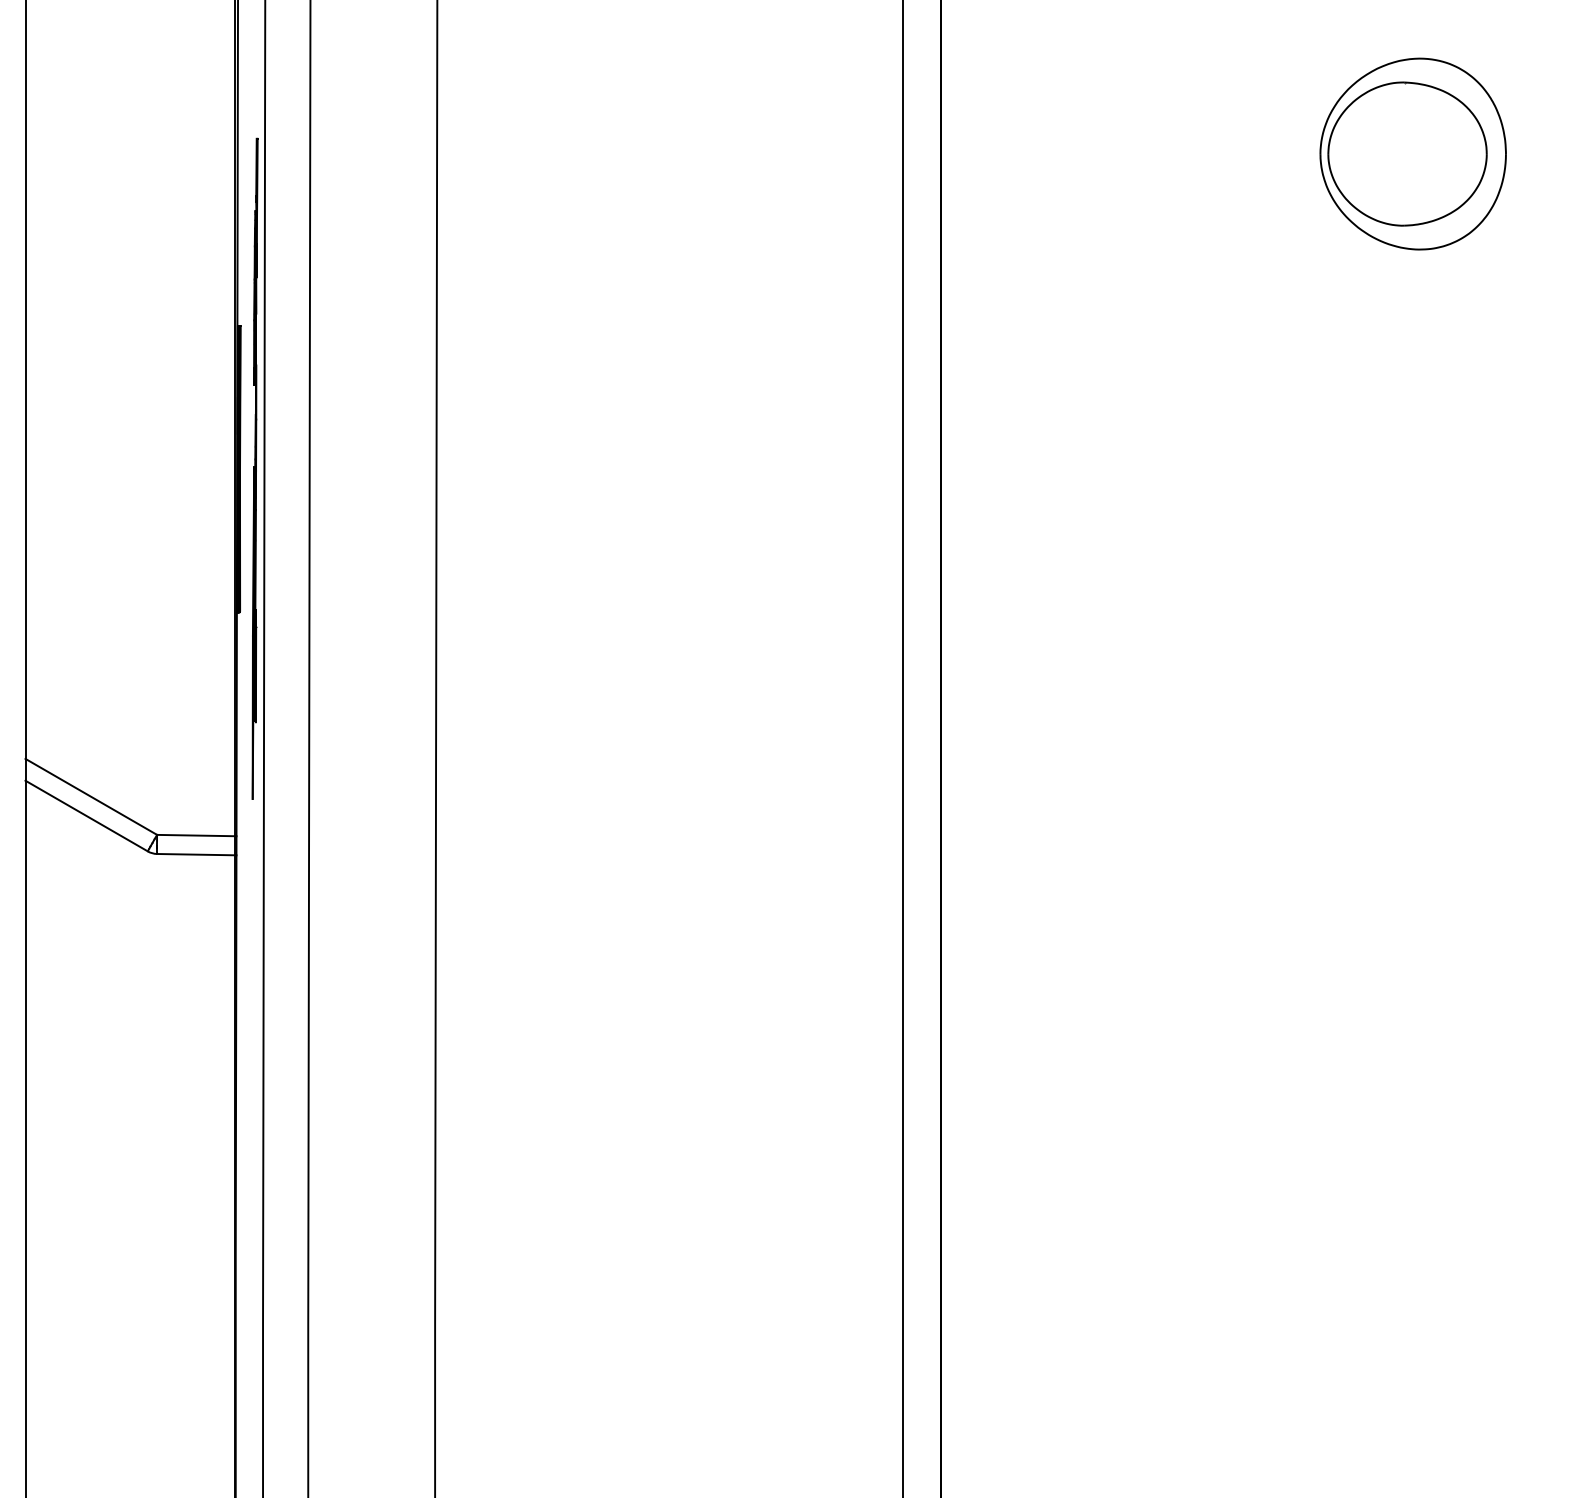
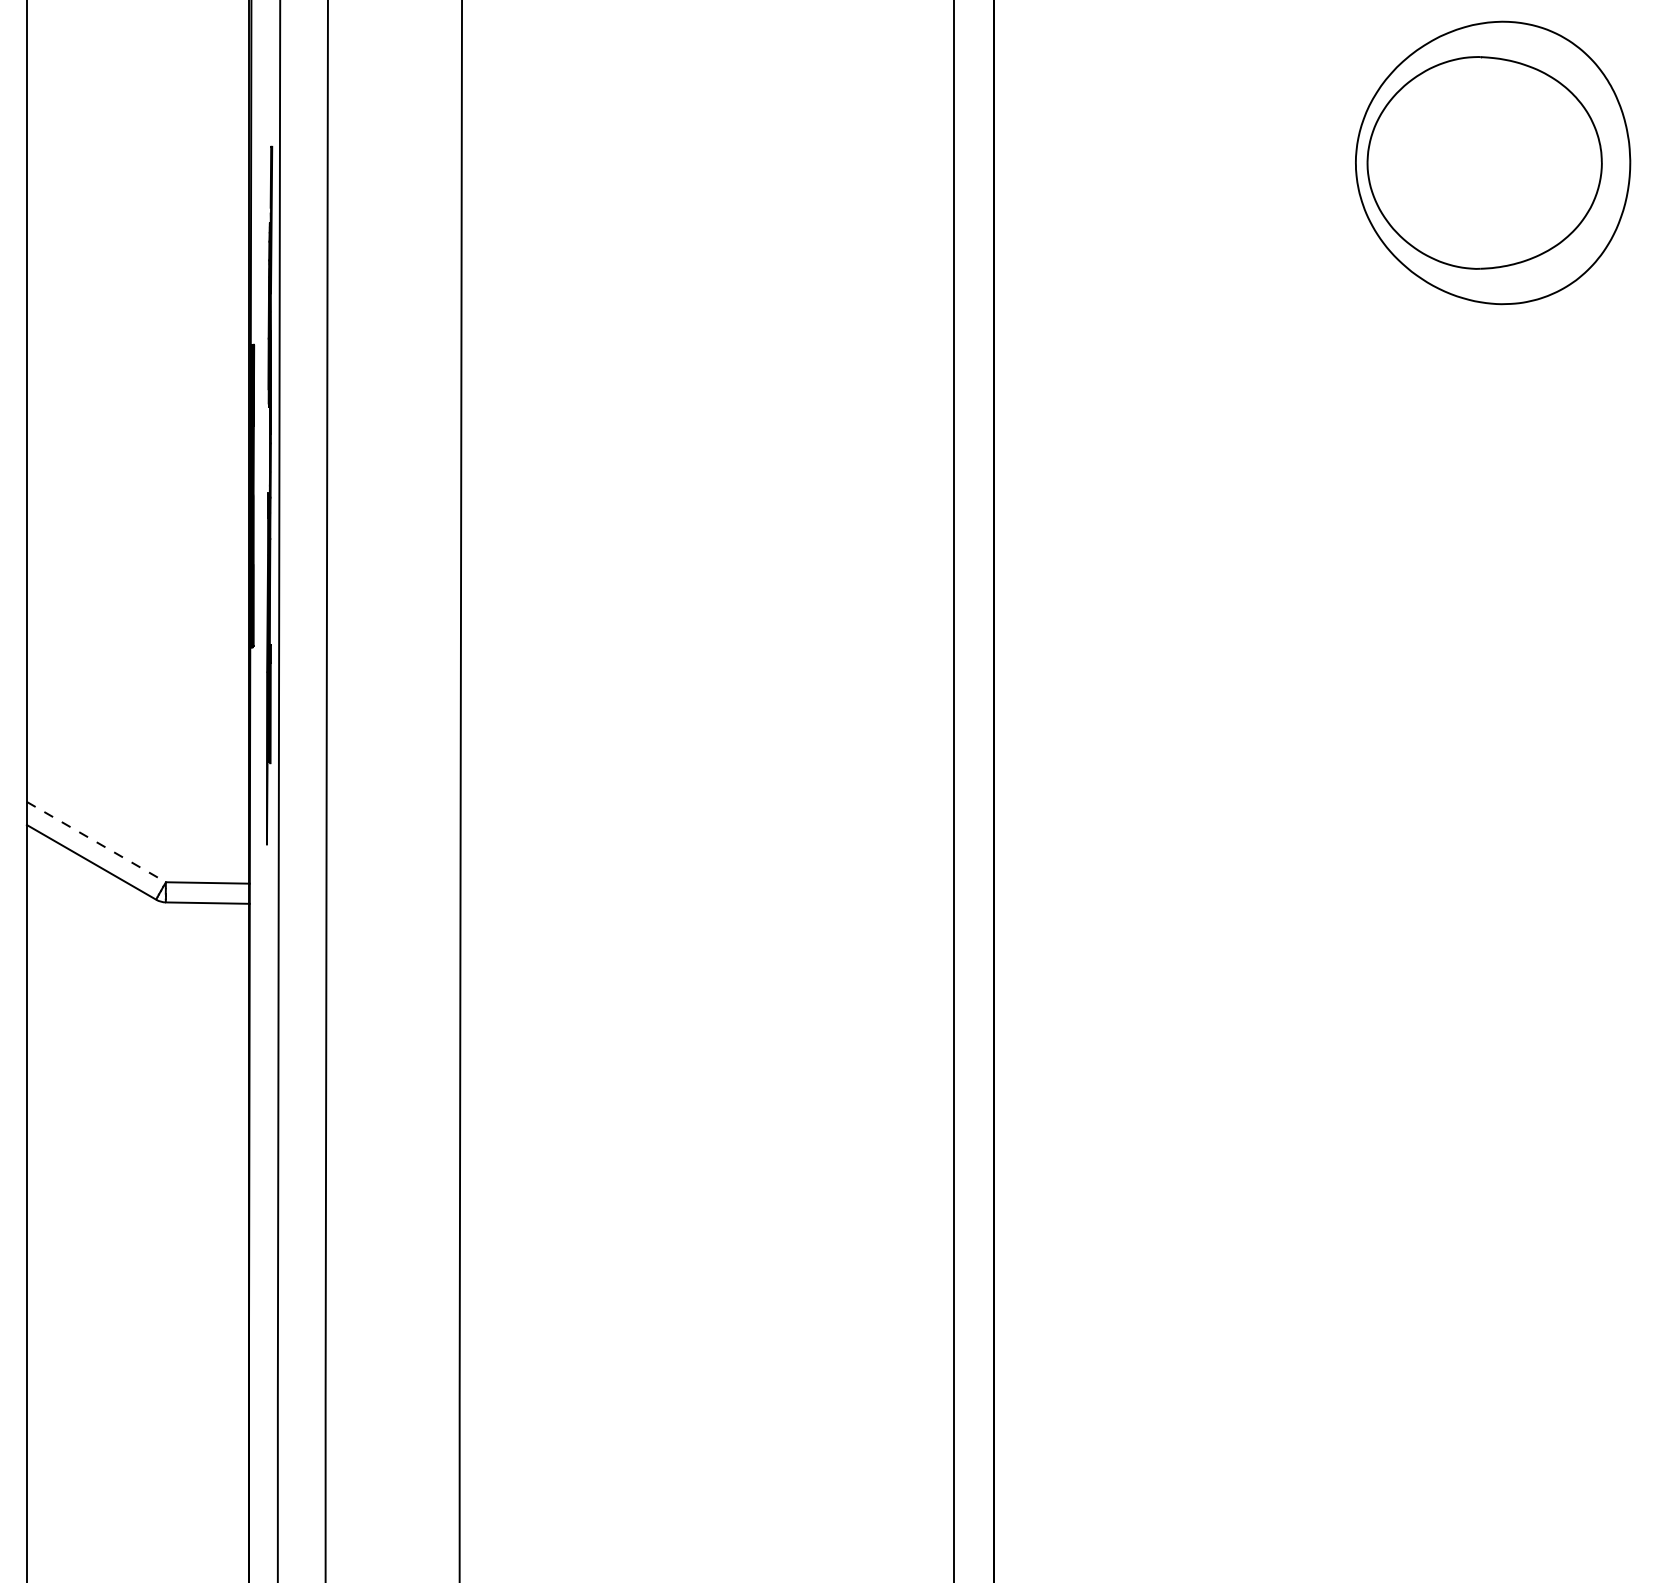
part: (1412, 153) -> (1492, 162), size x1.4
line: (91, 797) -> (96, 842), solid -> dashed

